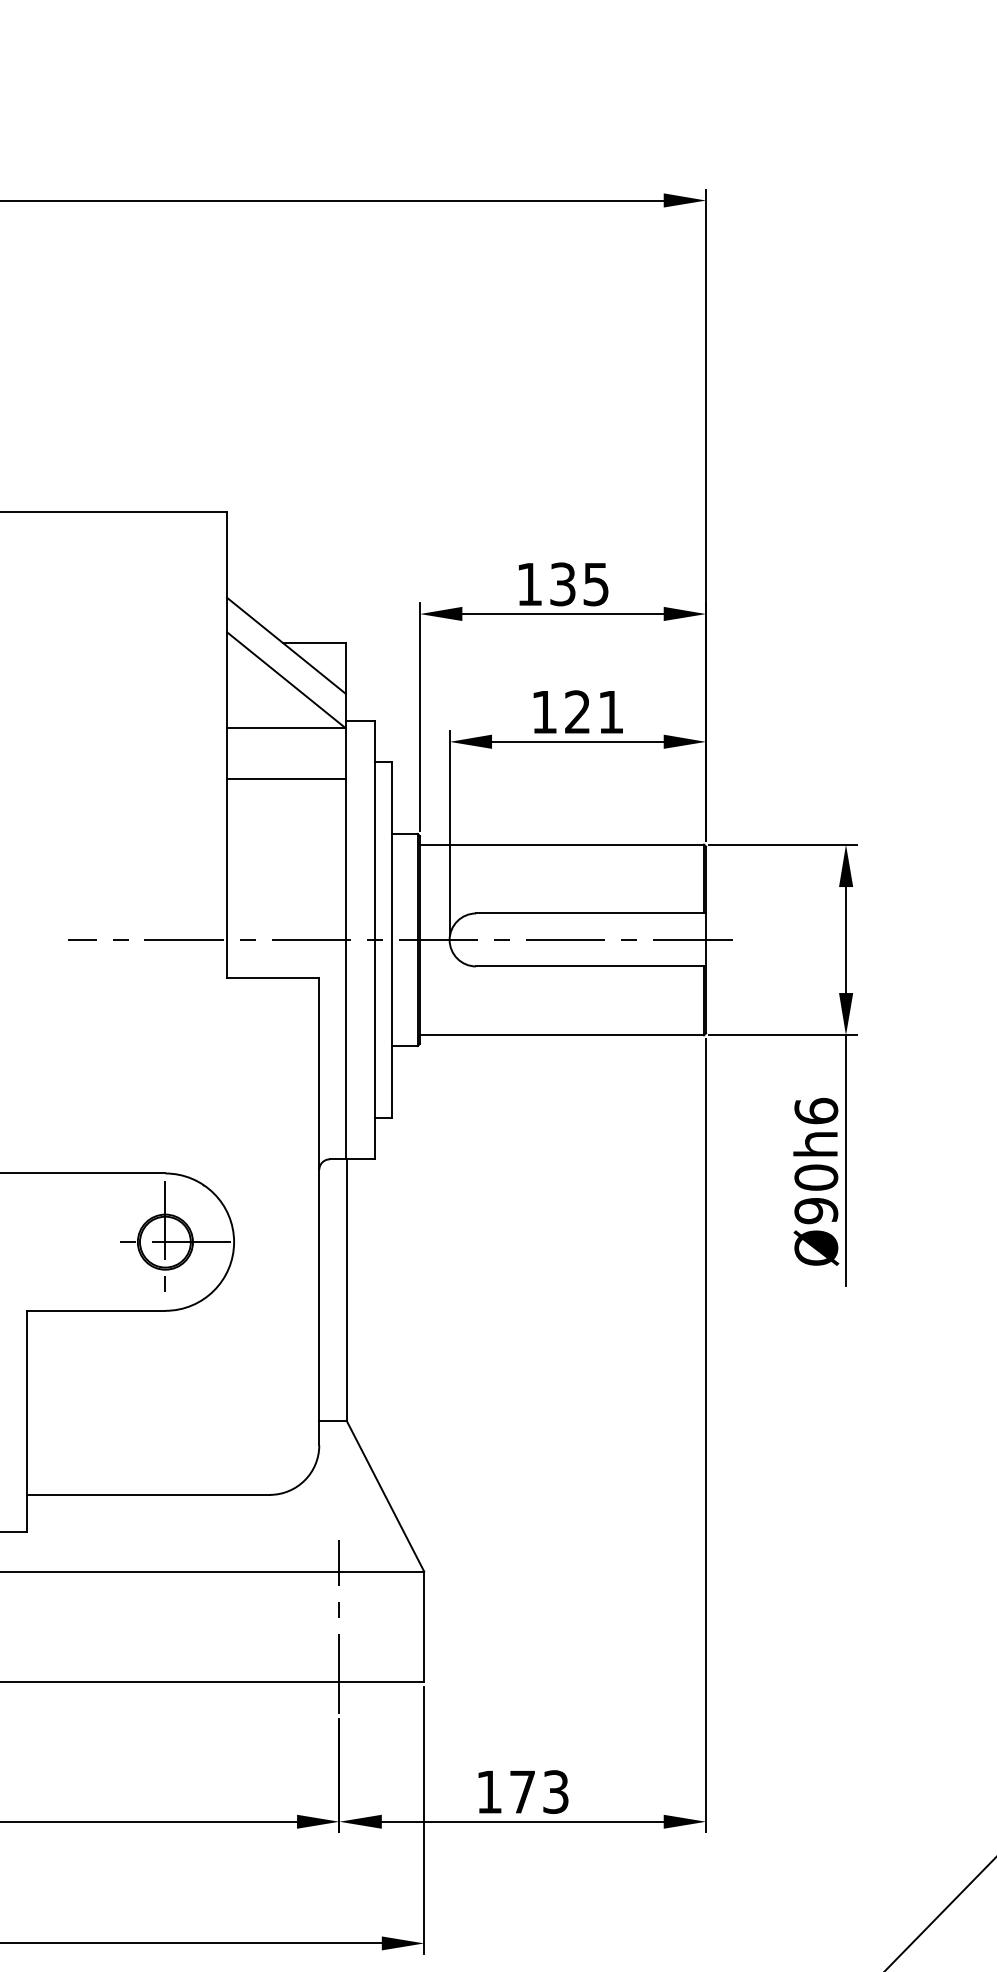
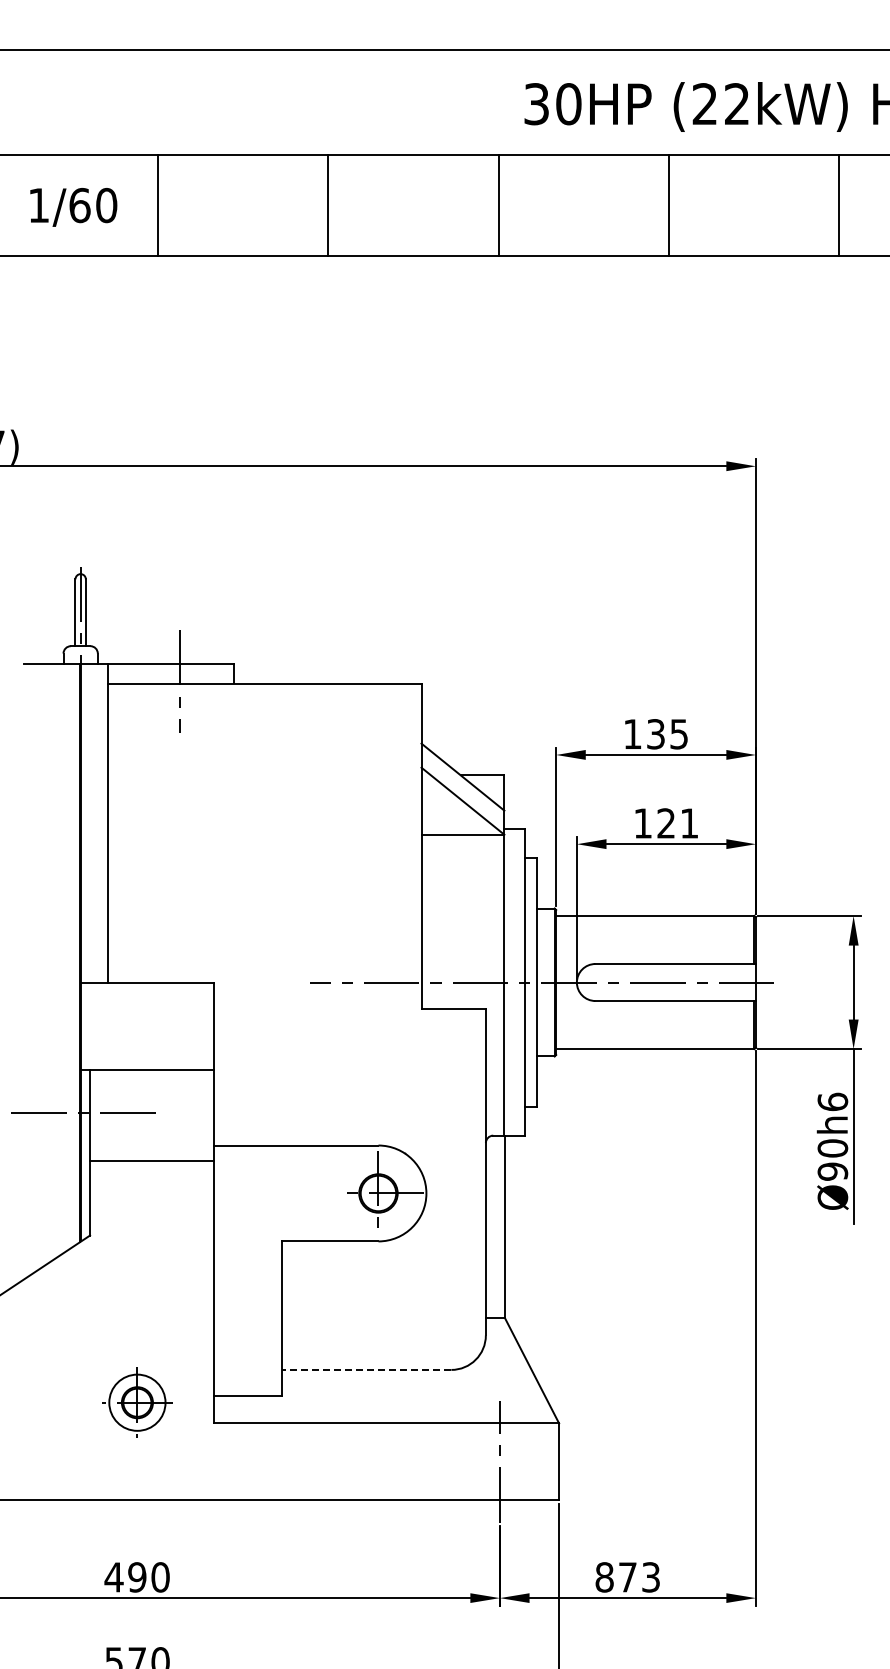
line: (285, 779) -> (462, 870), removed
line: (148, 1494) -> (366, 1369), solid -> dashed
text: (489, 1792) -> (604, 1577), 173 -> 873

